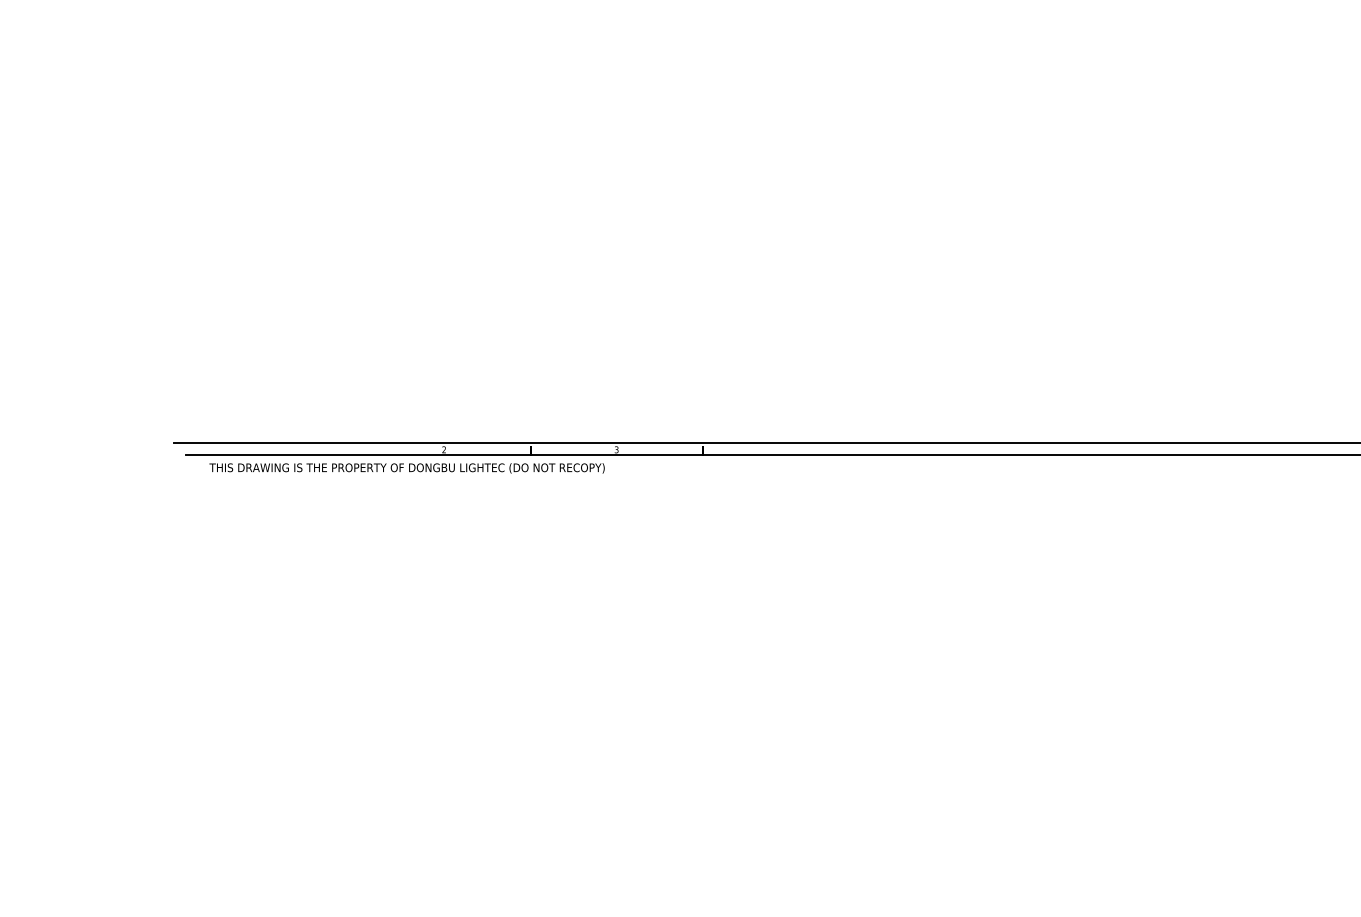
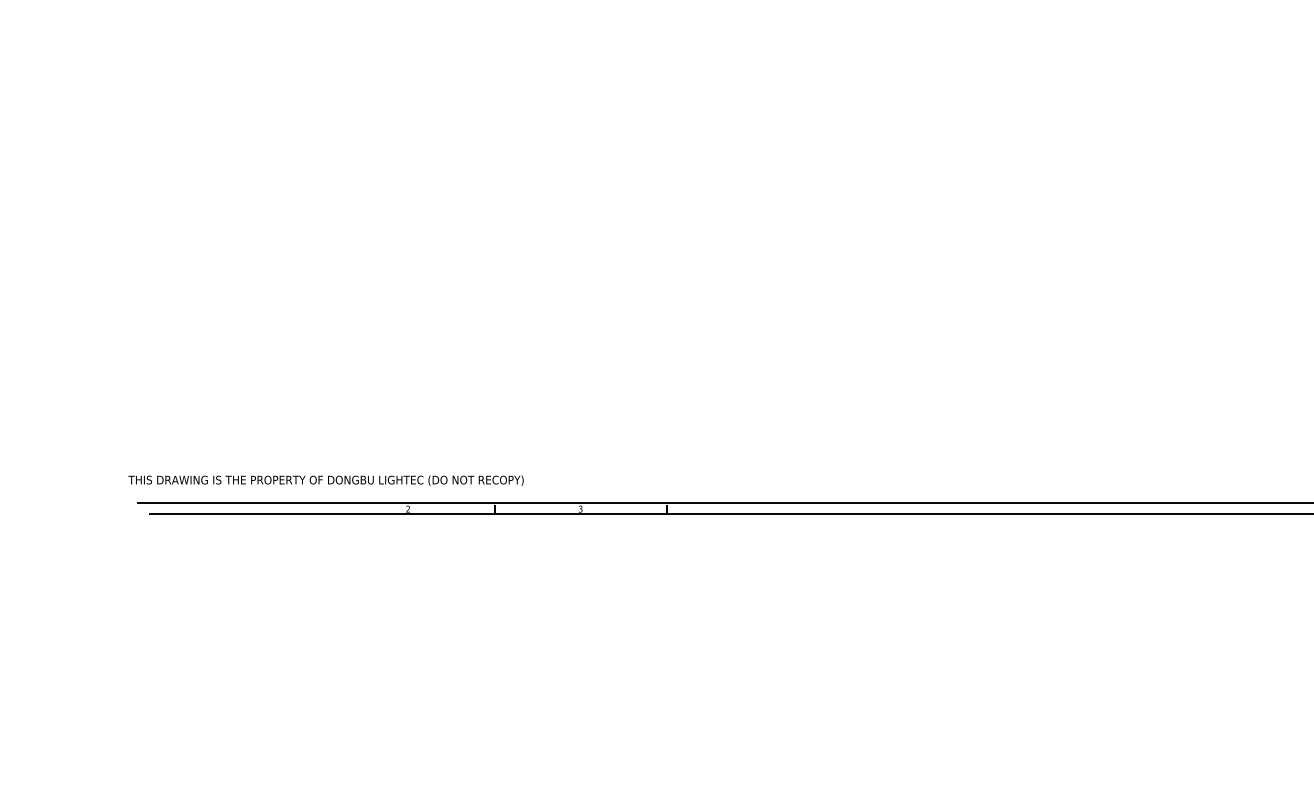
text: (406, 468) -> (325, 480), moved

